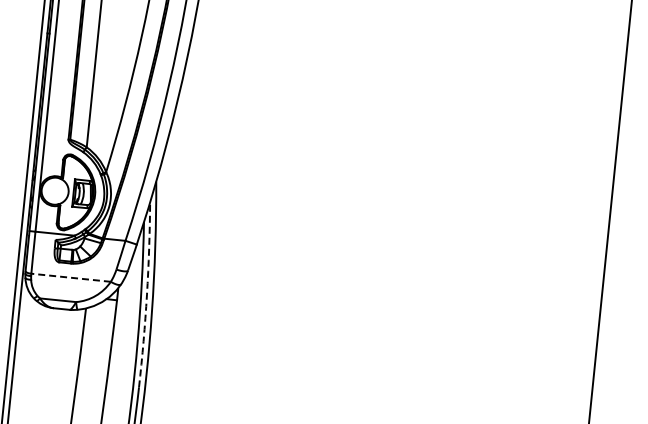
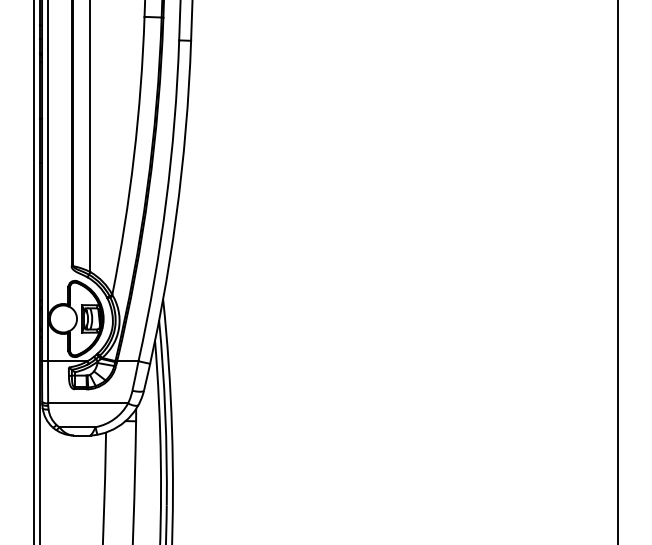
line: (71, 277) -> (88, 403), dashed -> solid
arc: (147, 294) -> (165, 412), dashed -> solid

